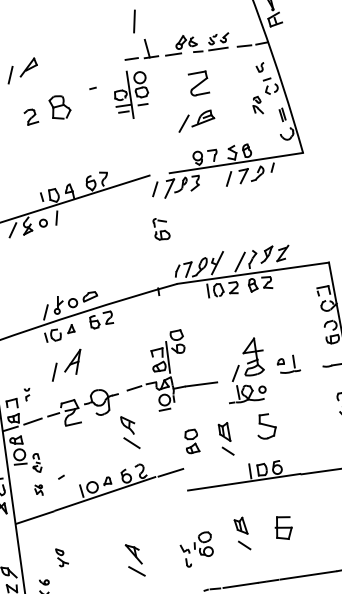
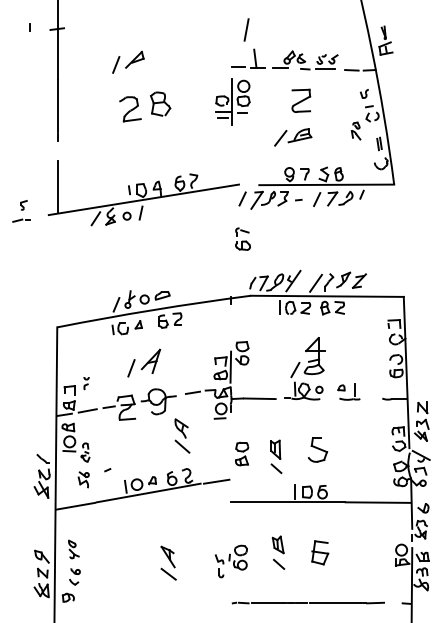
line: (92, 88) -> (298, 200), moved
part: (31, 117) -> (130, 109), size x1.67
part: (66, 364) -> (144, 362), moved
part: (244, 370) -> (304, 368), moved
part: (38, 490) -> (83, 479), size x1.43
part: (61, 557) -> (73, 549), moved

